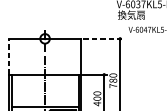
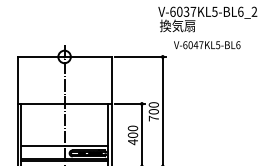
line: (103, 38) -> (140, 56), dashed -> solid
line: (9, 56) -> (17, 79), dashed -> solid
text: (113, 80) -> (153, 111), 780 -> 700

